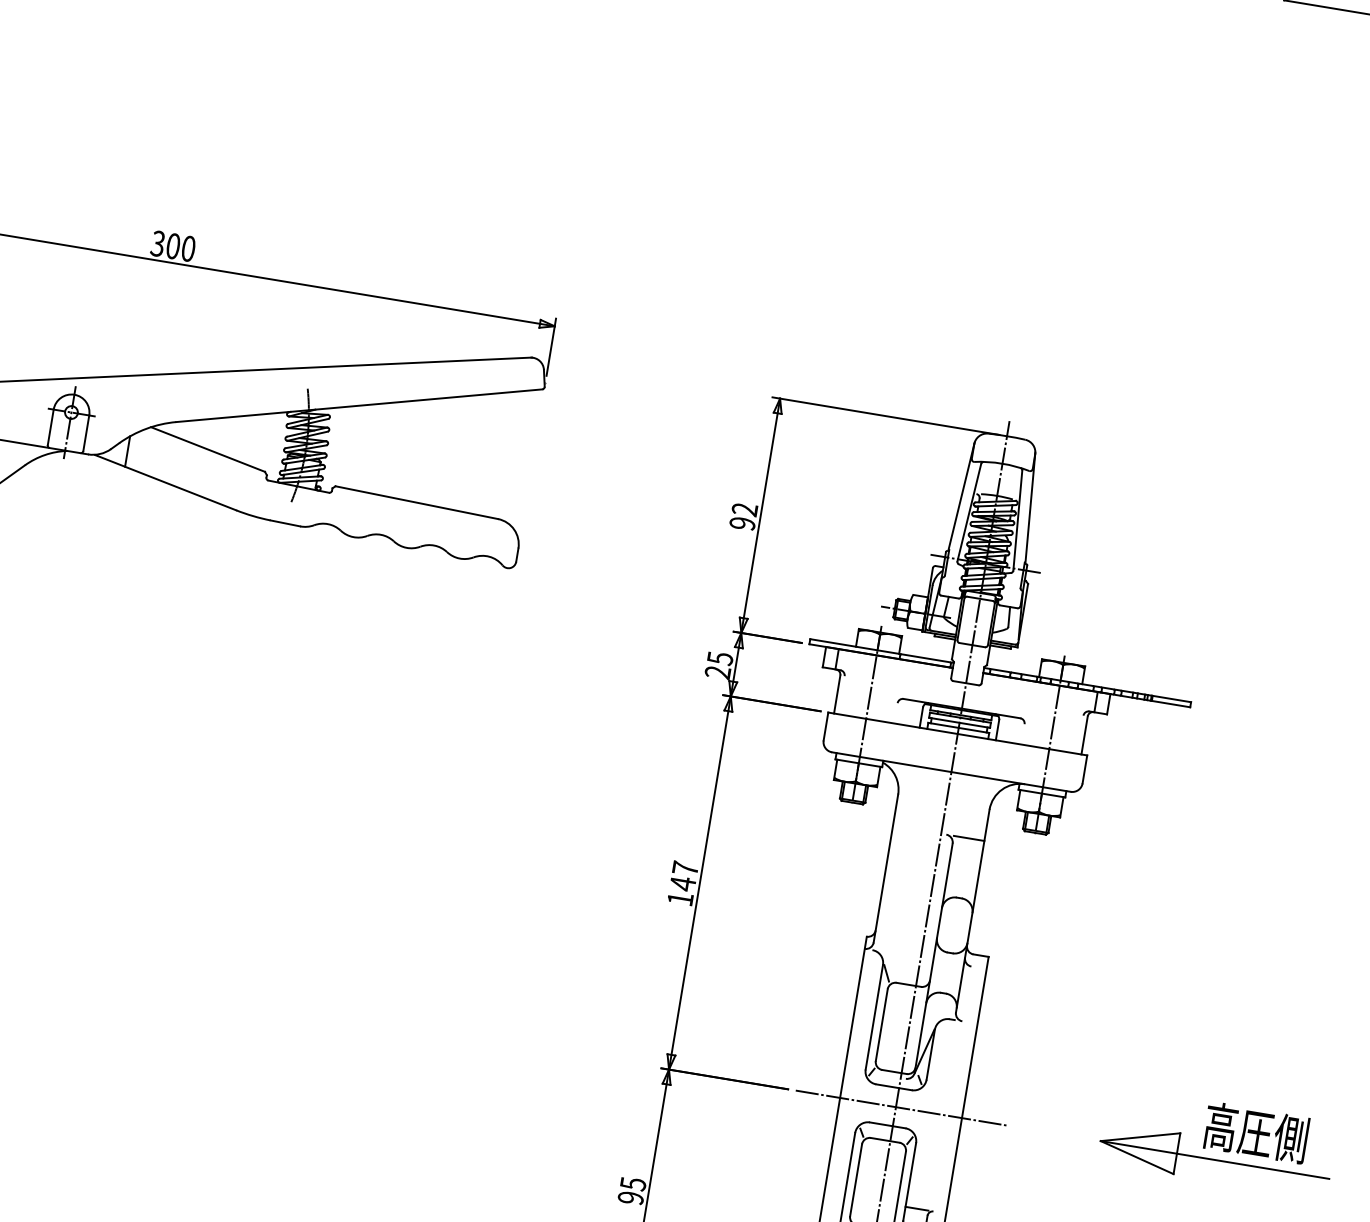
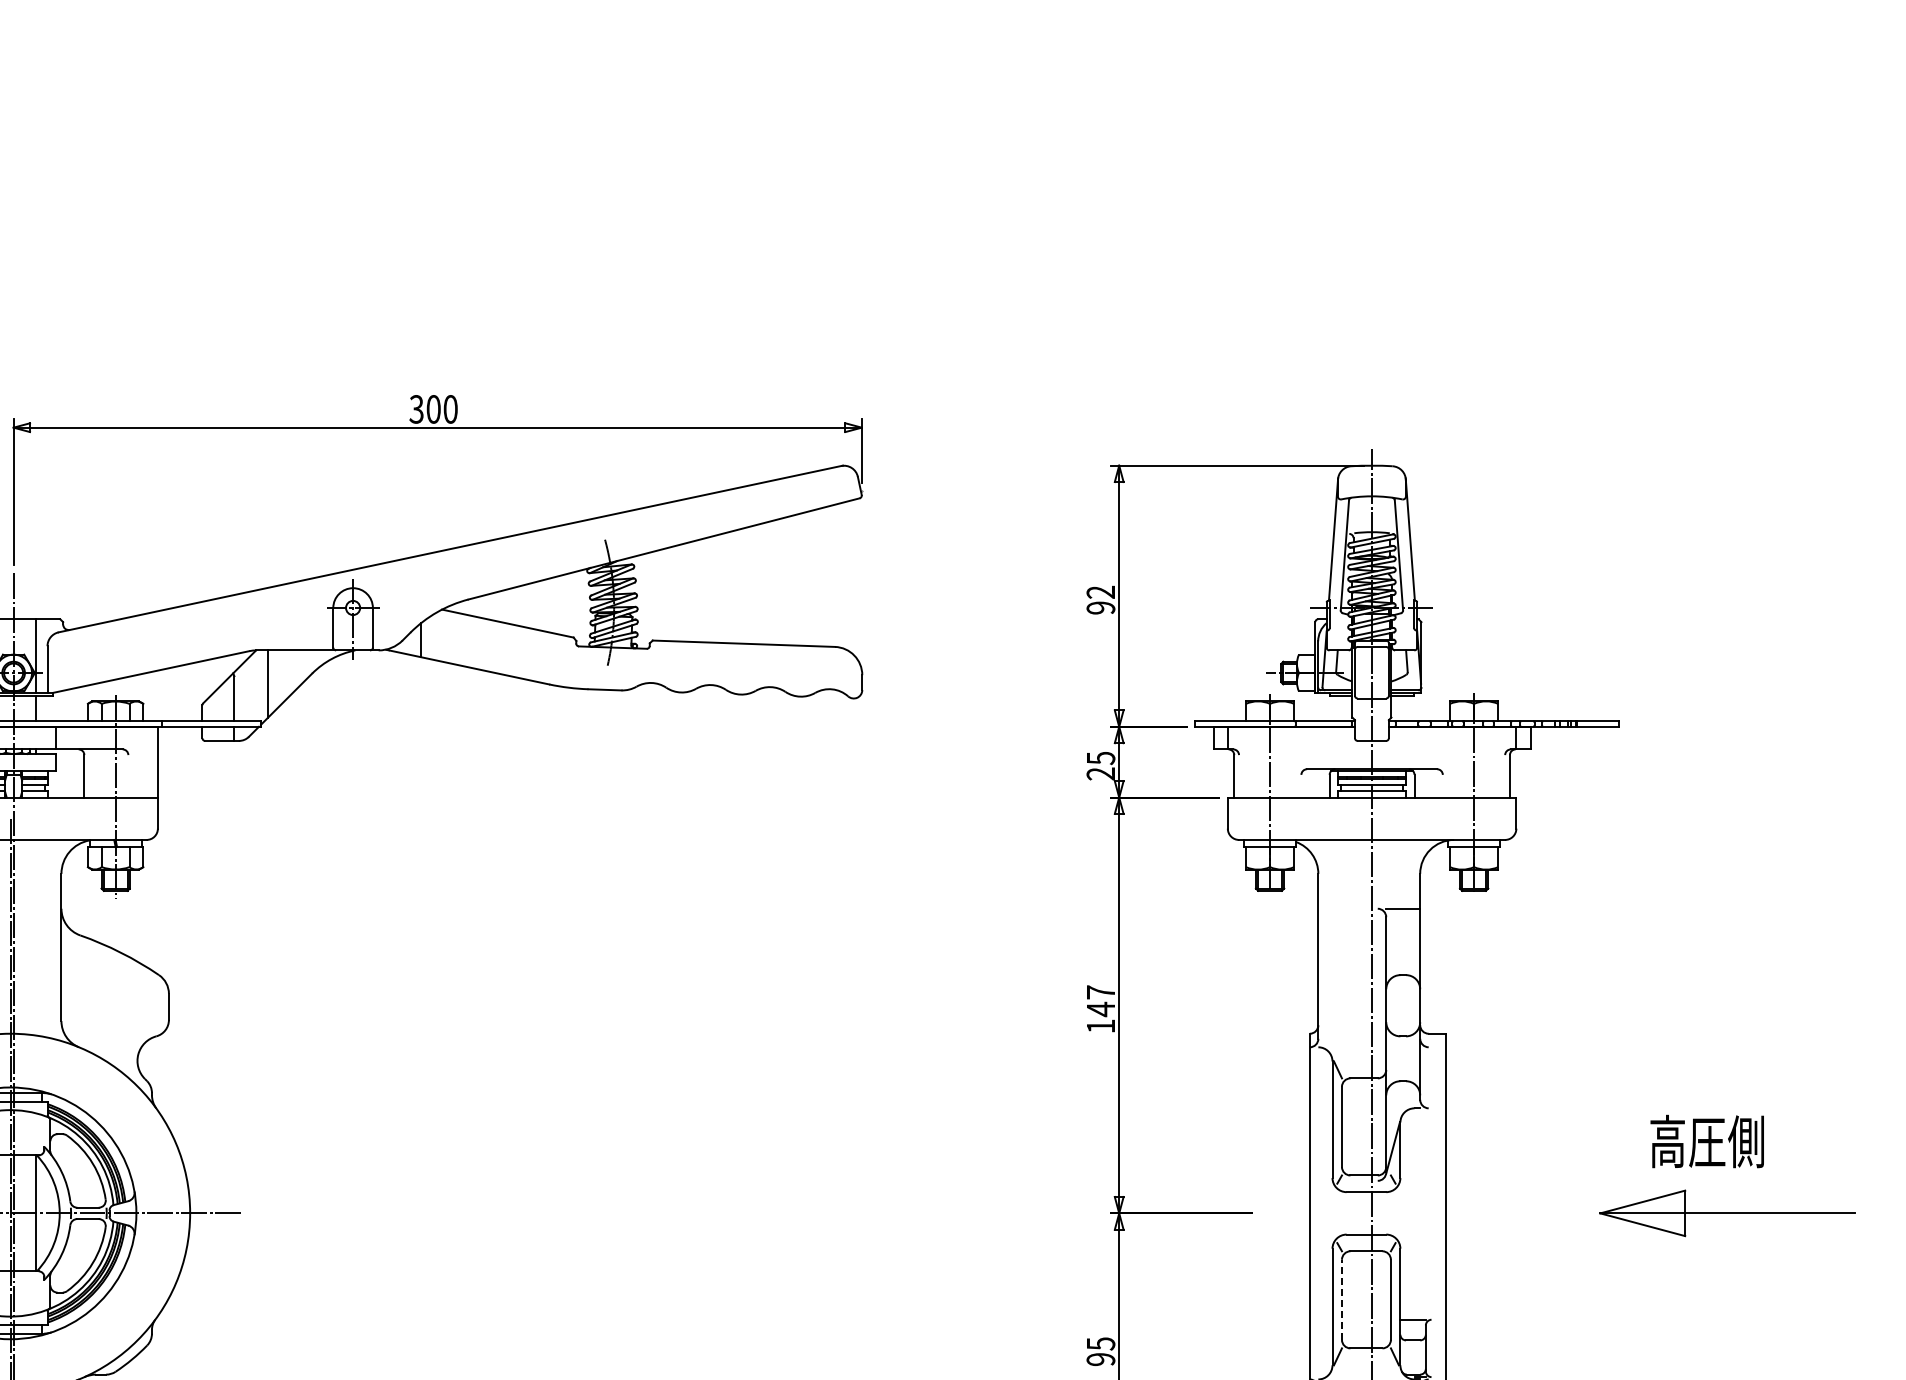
line: (900, 1108) -> (1377, 1213), removed
text: (1255, 1132) -> (1706, 1141), moved
line: (855, 1179) -> (1341, 1299), solid -> dashed

